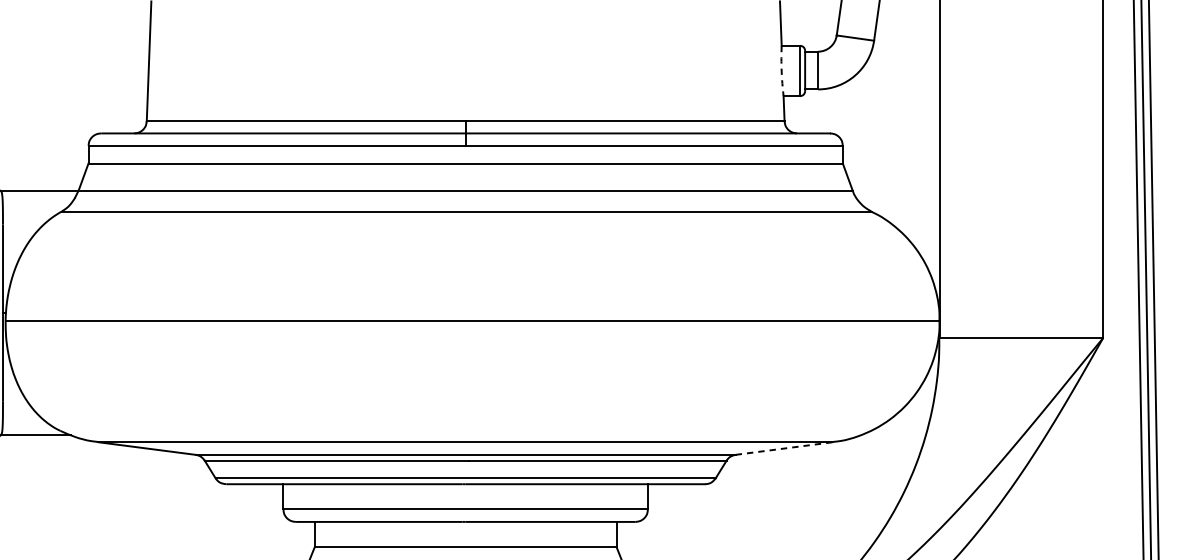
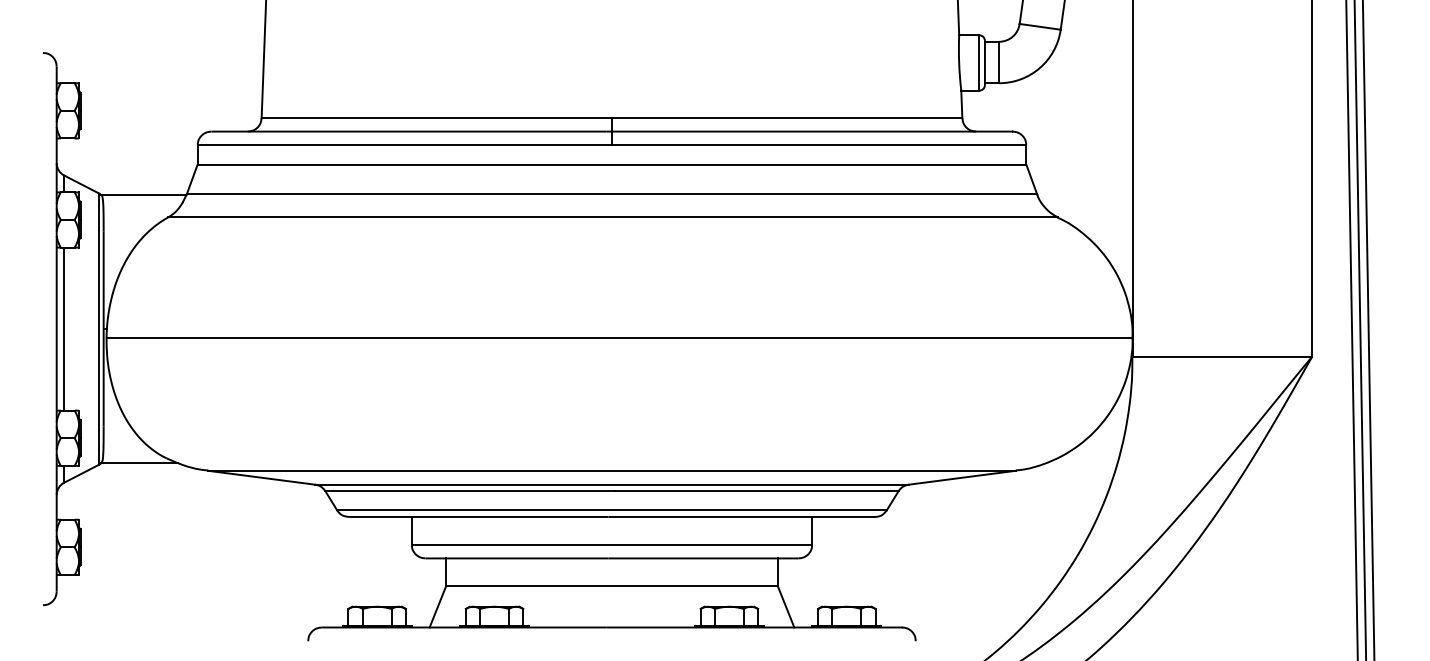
arc: (781, 71) -> (959, 63), dashed -> solid
line: (784, 448) -> (962, 477), dashed -> solid

